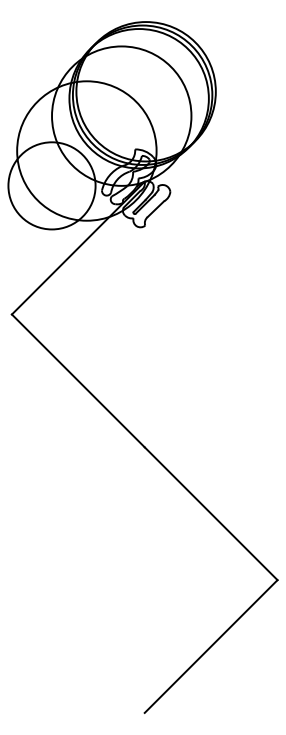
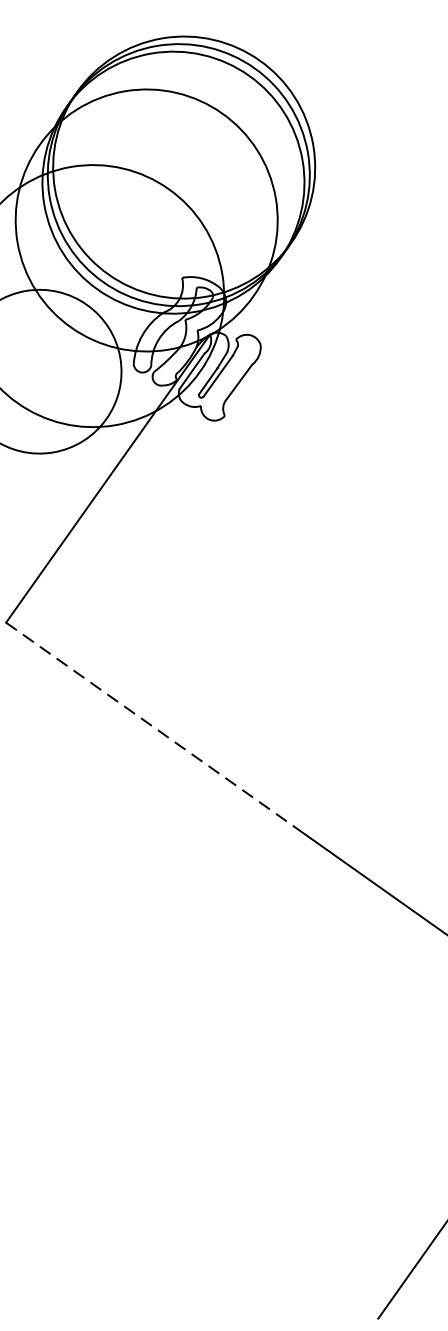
line: (78, 380) -> (150, 723), solid -> dashed

